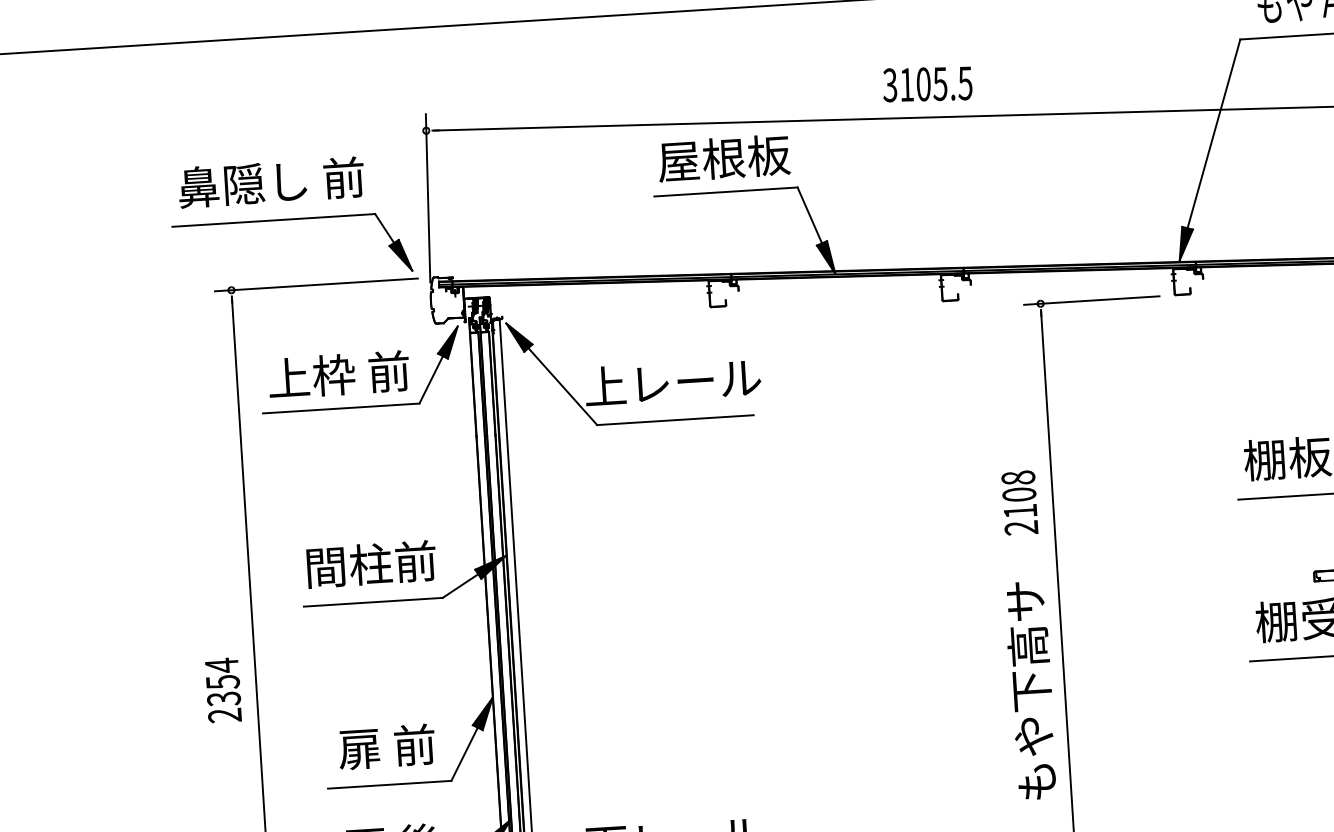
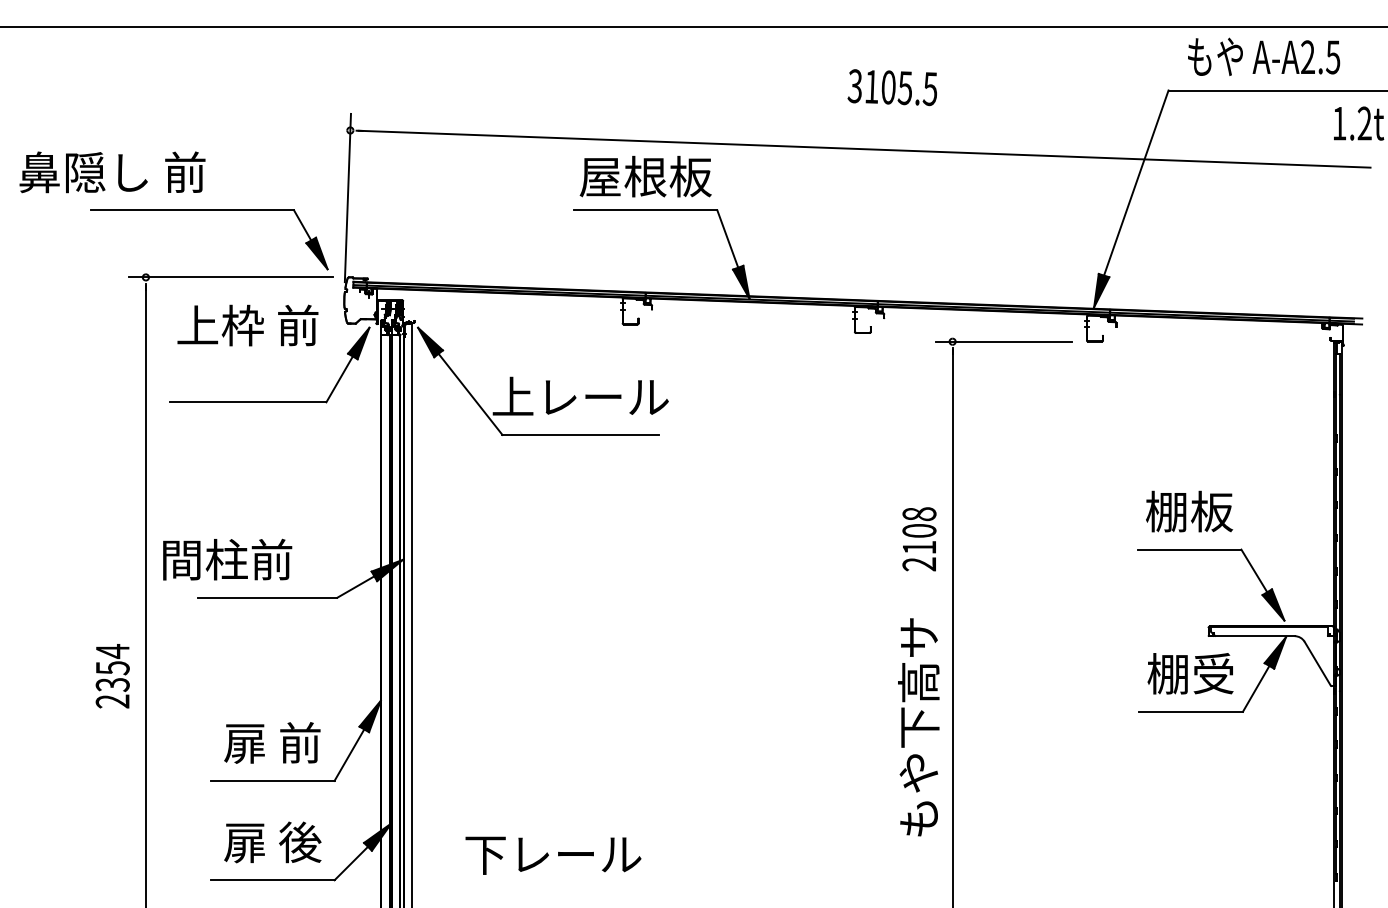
text: (926, 84) -> (891, 87), moved
text: (271, 182) -> (112, 172), moved
text: (338, 374) -> (247, 325), moved
text: (371, 564) -> (227, 559), moved

